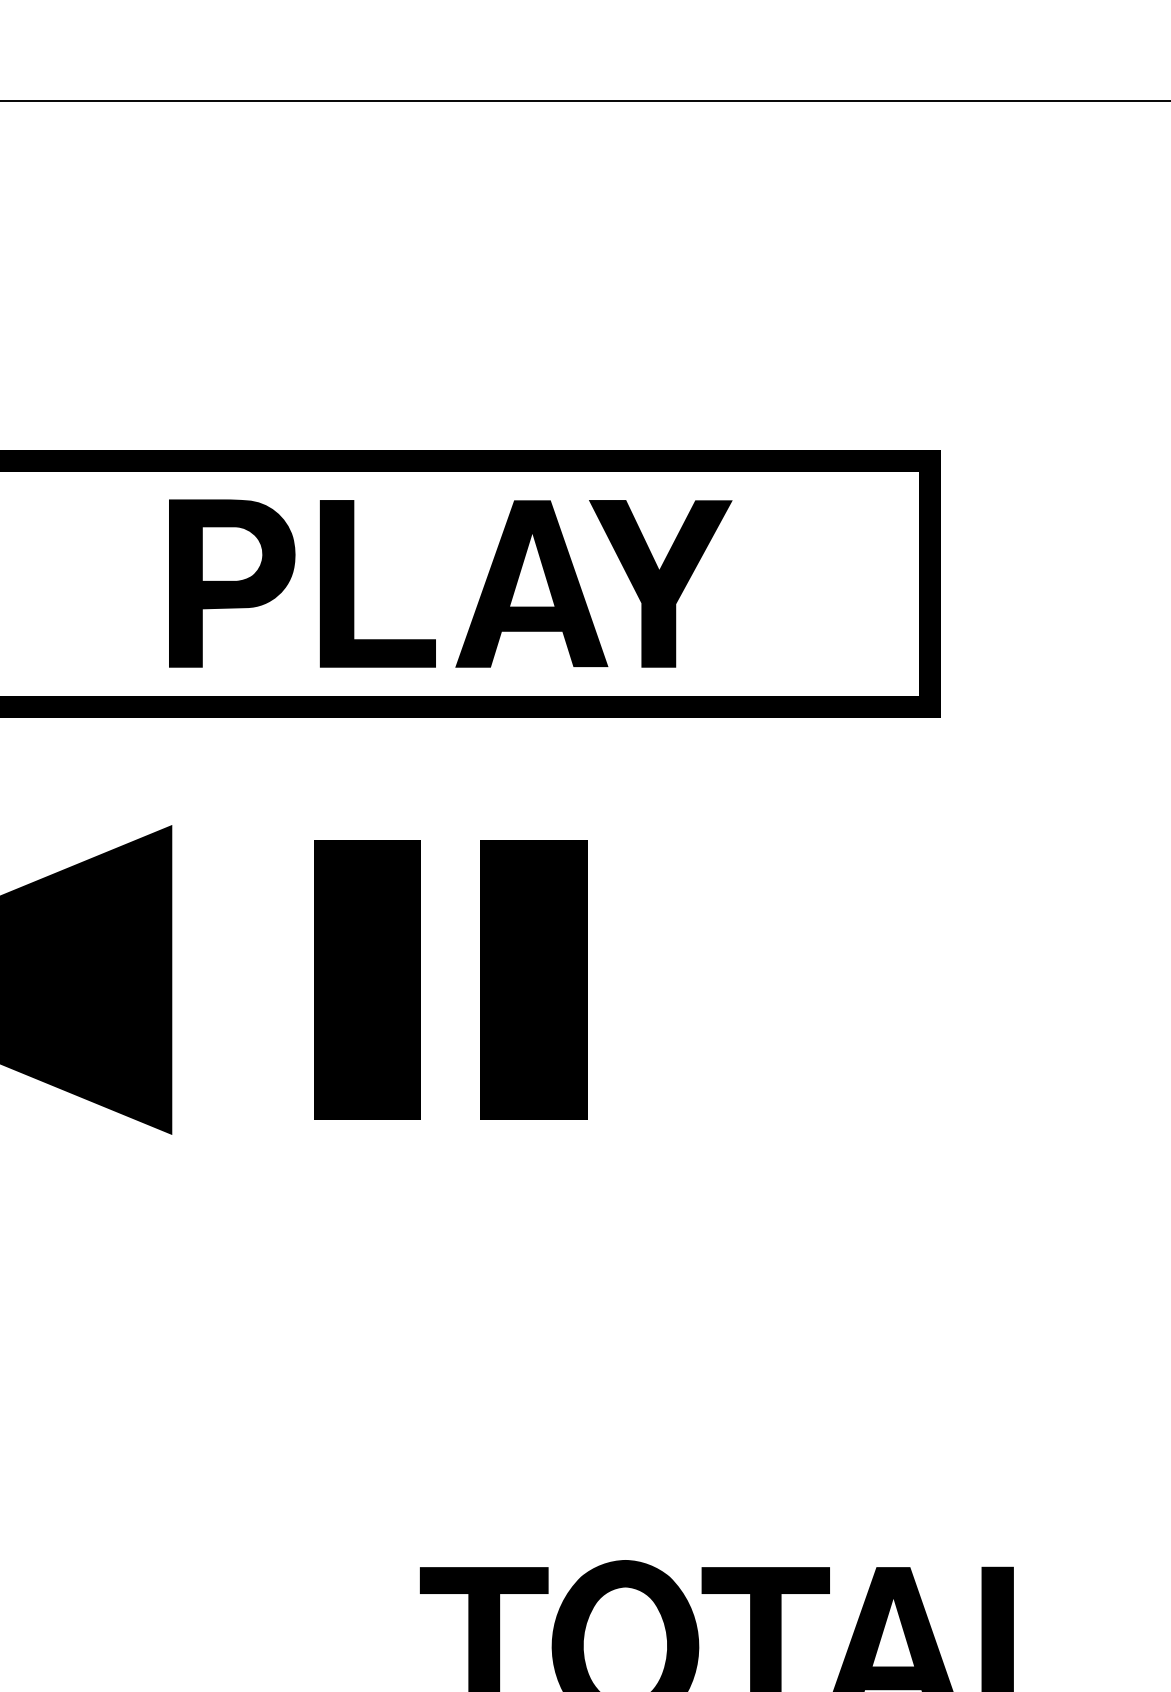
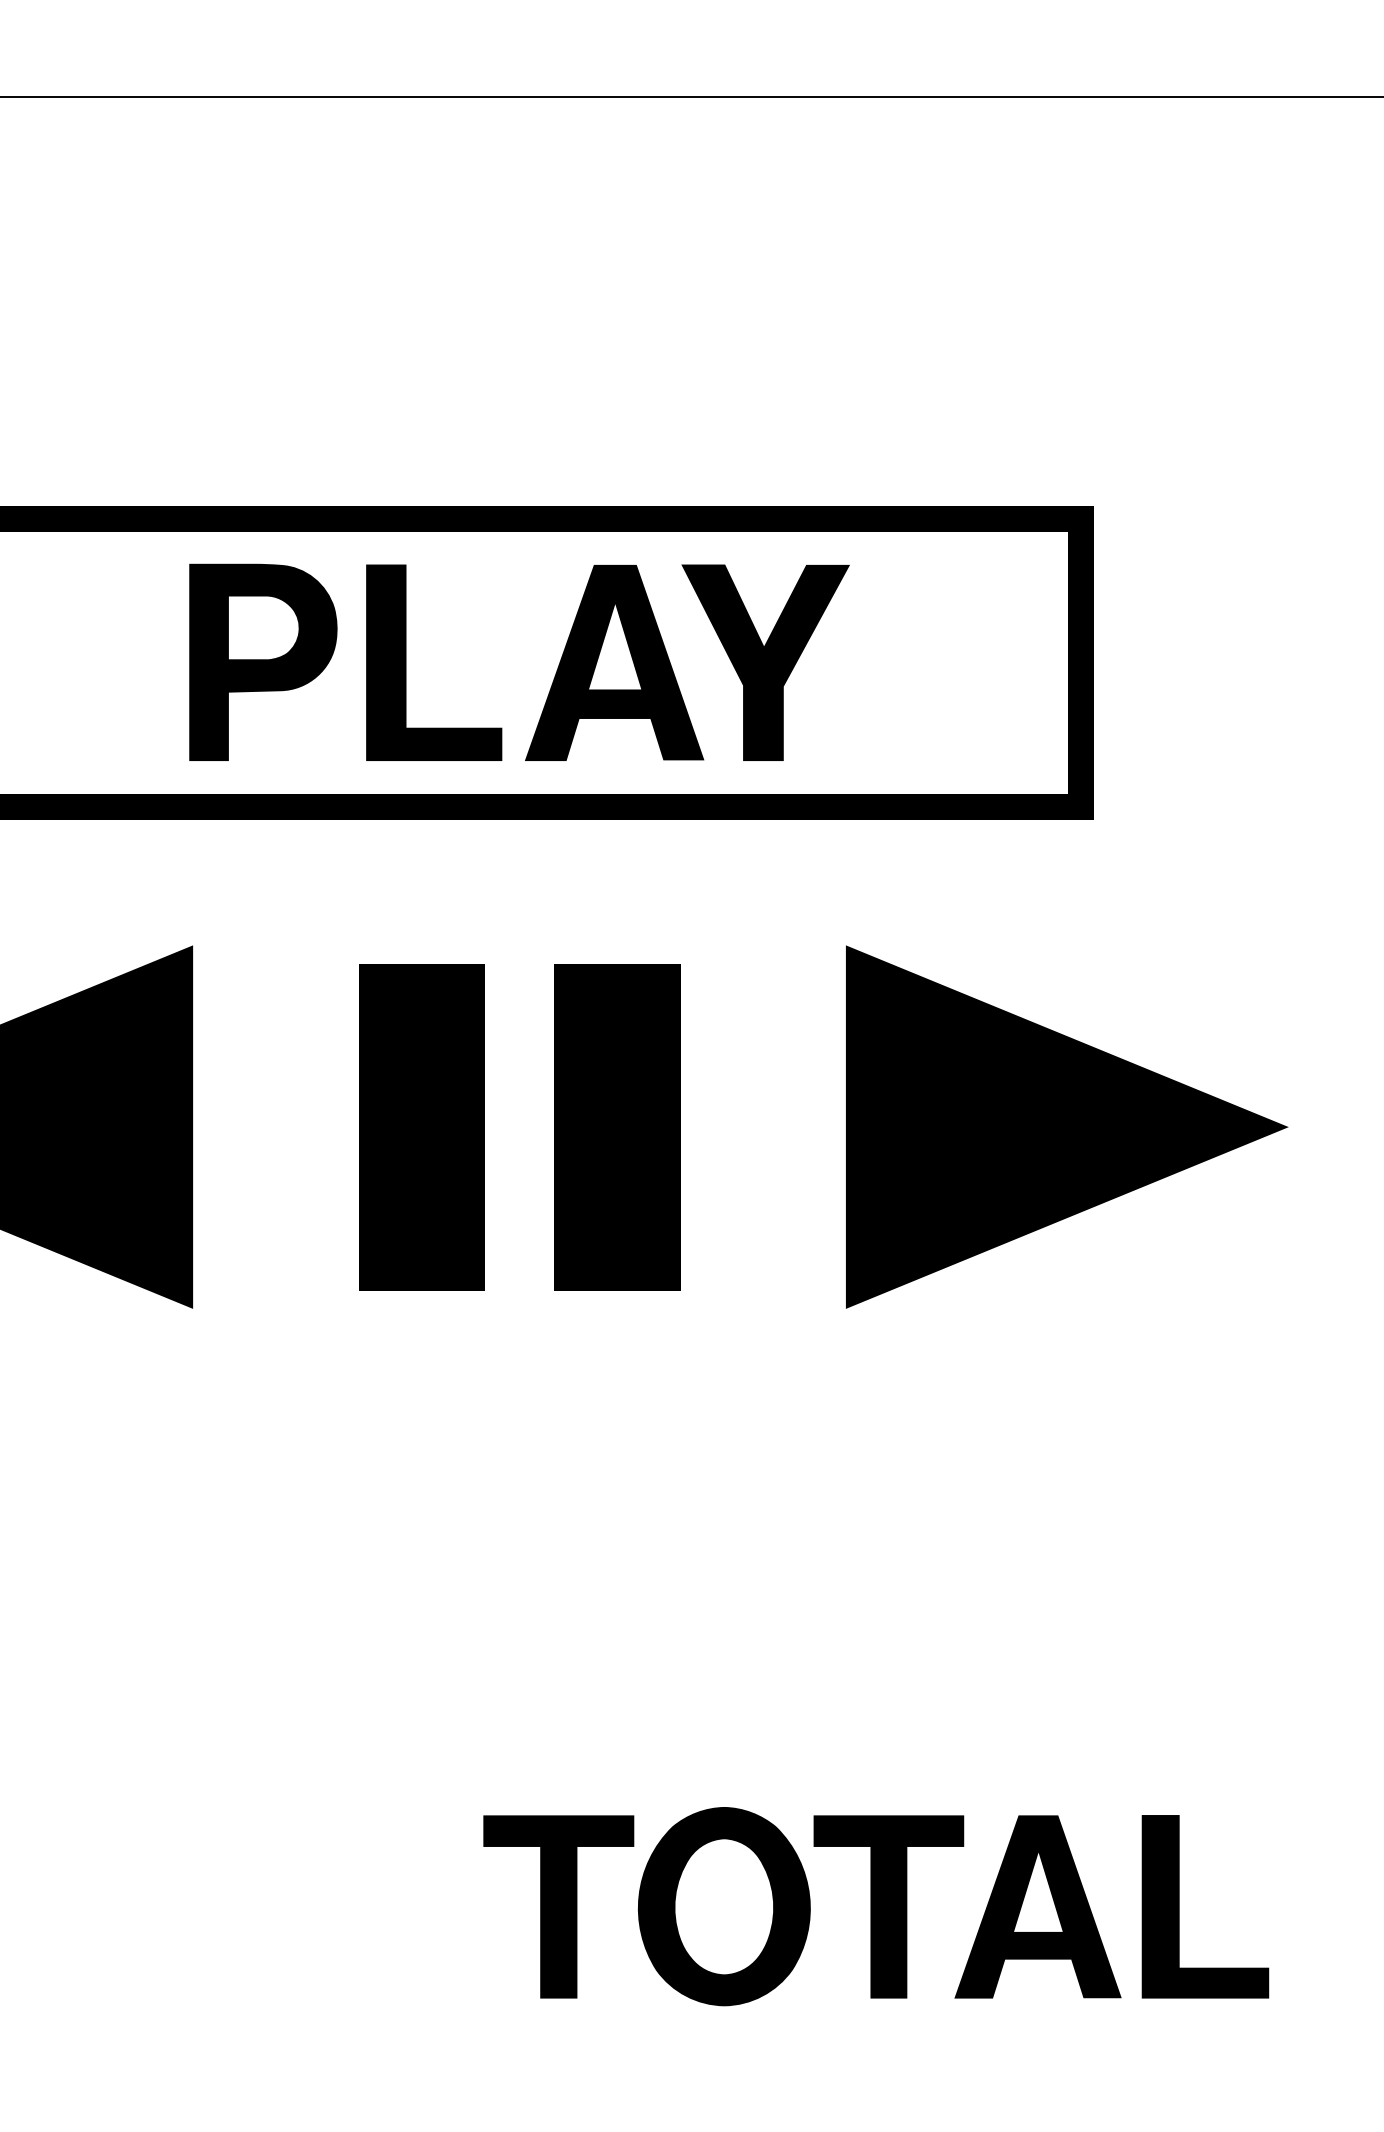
part: (918, 979) -> (1067, 1126), added

